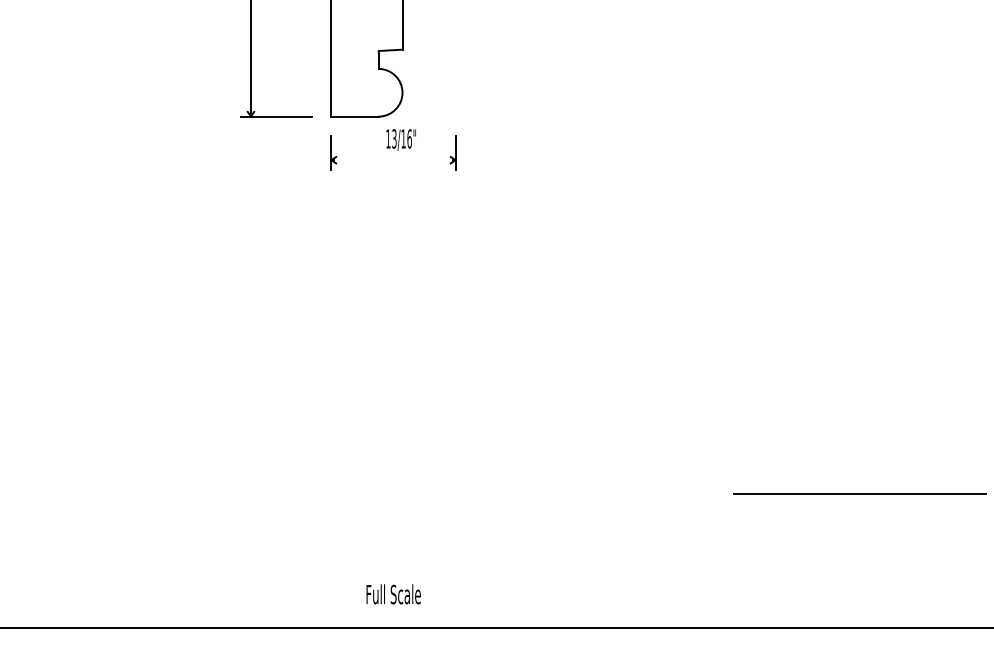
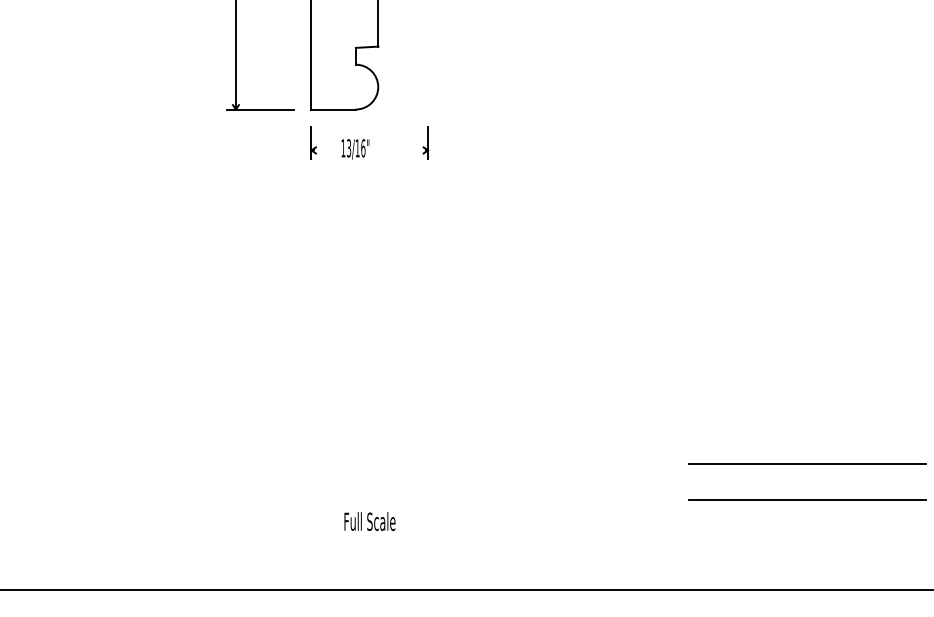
text: (400, 139) -> (354, 148), moved
line: (859, 532) -> (807, 500), added
text: (393, 594) -> (369, 521), moved

